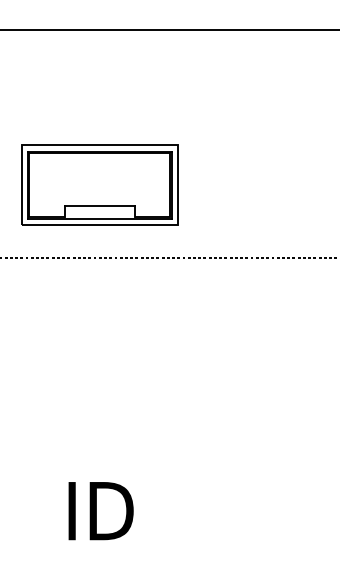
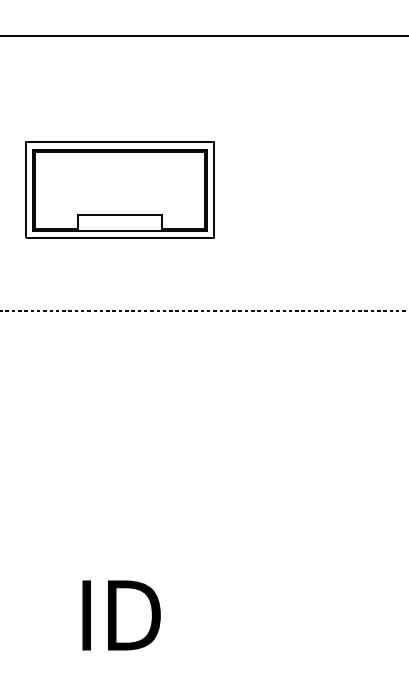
part: (99, 184) -> (119, 189), moved

